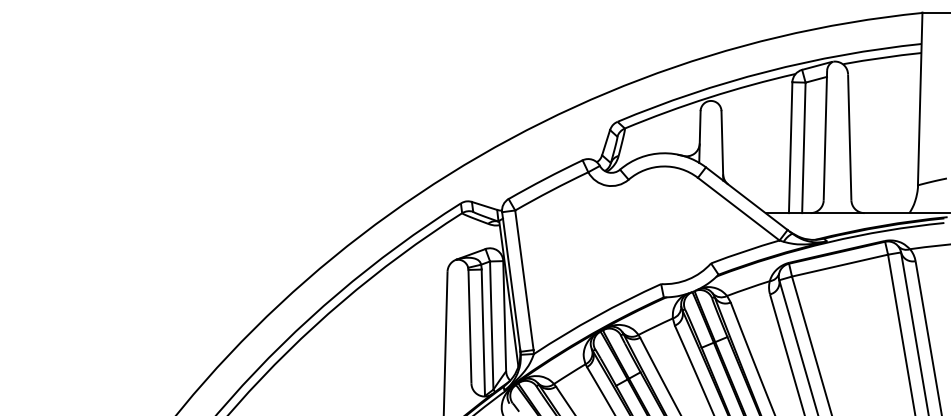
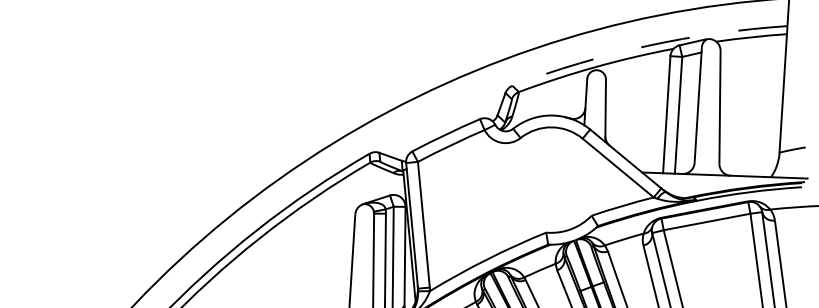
arc: (766, 71) -> (647, 45), solid -> dashed

